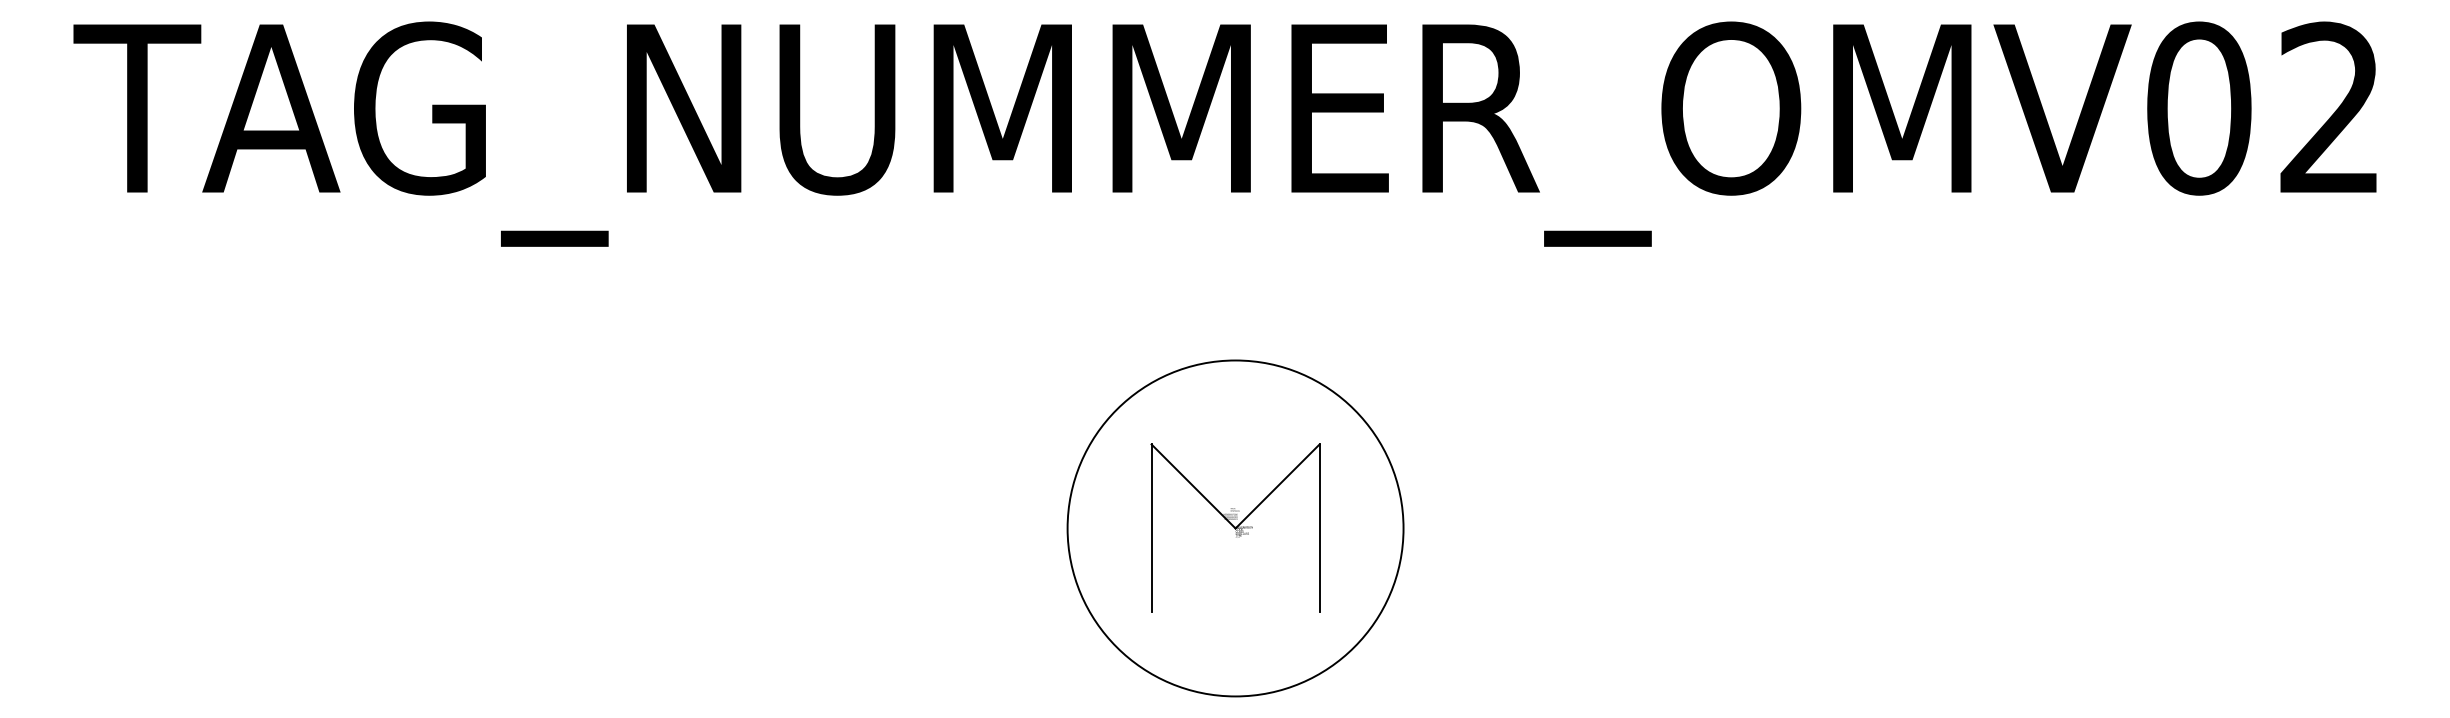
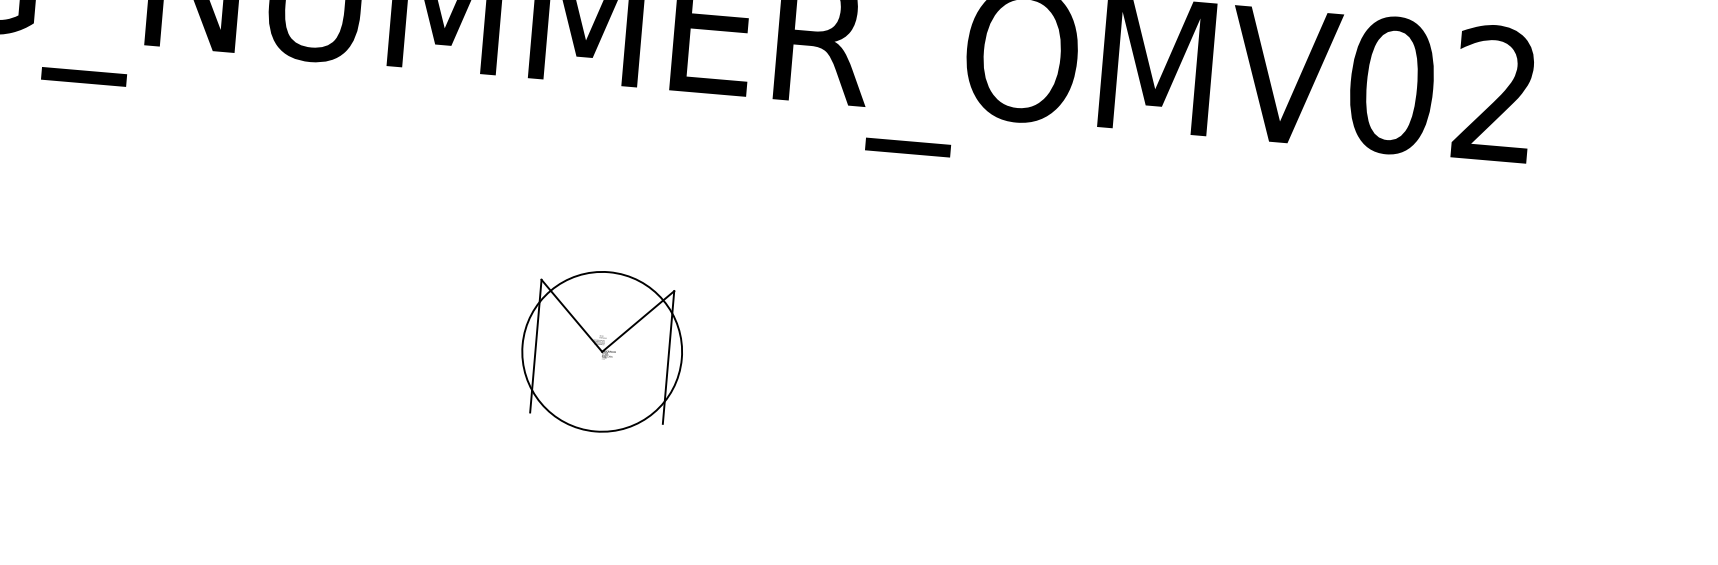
circle: (1235, 528) -> (602, 351), size x0.6

